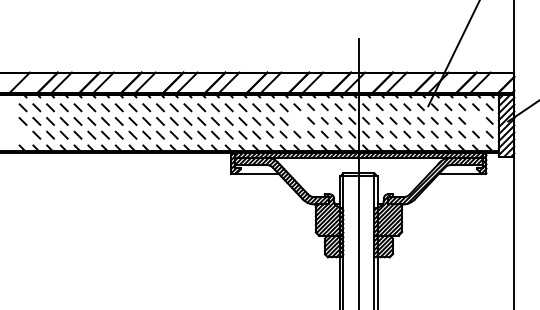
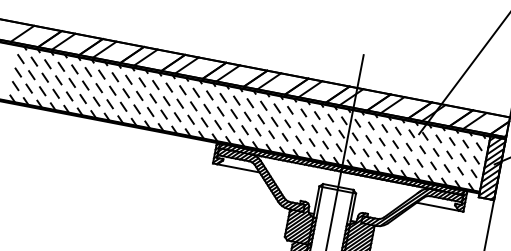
line: (297, 120) -> (287, 123), added
line: (475, 120) -> (462, 157), added
line: (22, 134) -> (15, 85), added

